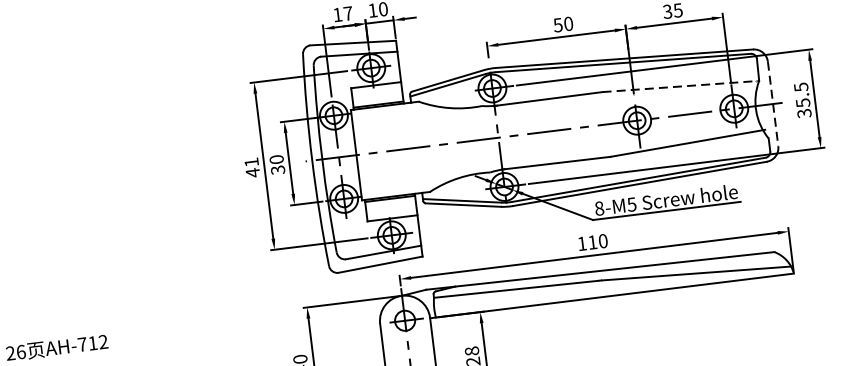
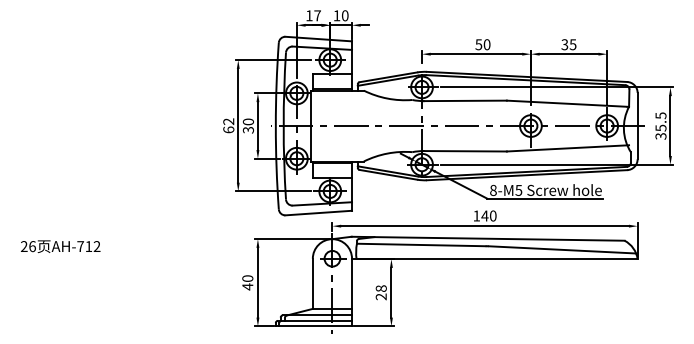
line: (681, 86) -> (568, 103), dashed -> solid
line: (772, 104) -> (637, 126), dashed -> solid
text: (251, 167) -> (228, 125), 41 -> 62
text: (592, 241) -> (484, 215), 110 -> 140

